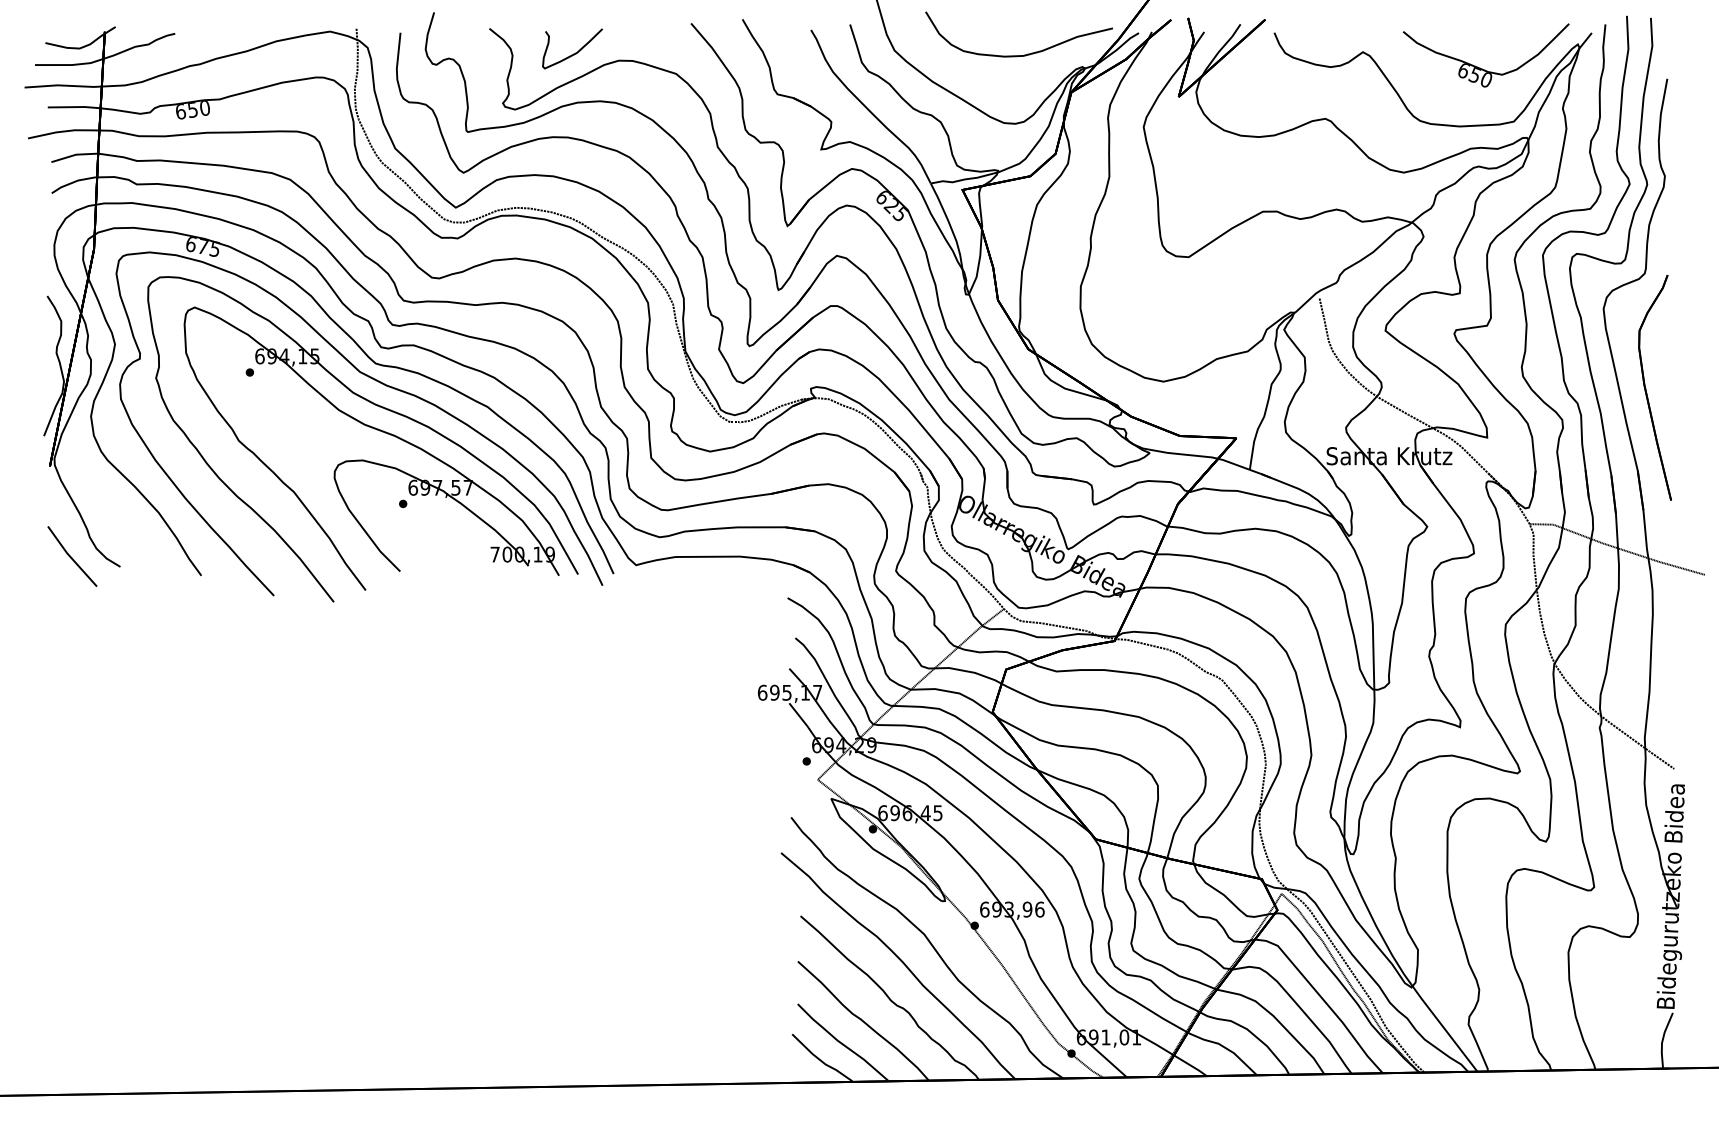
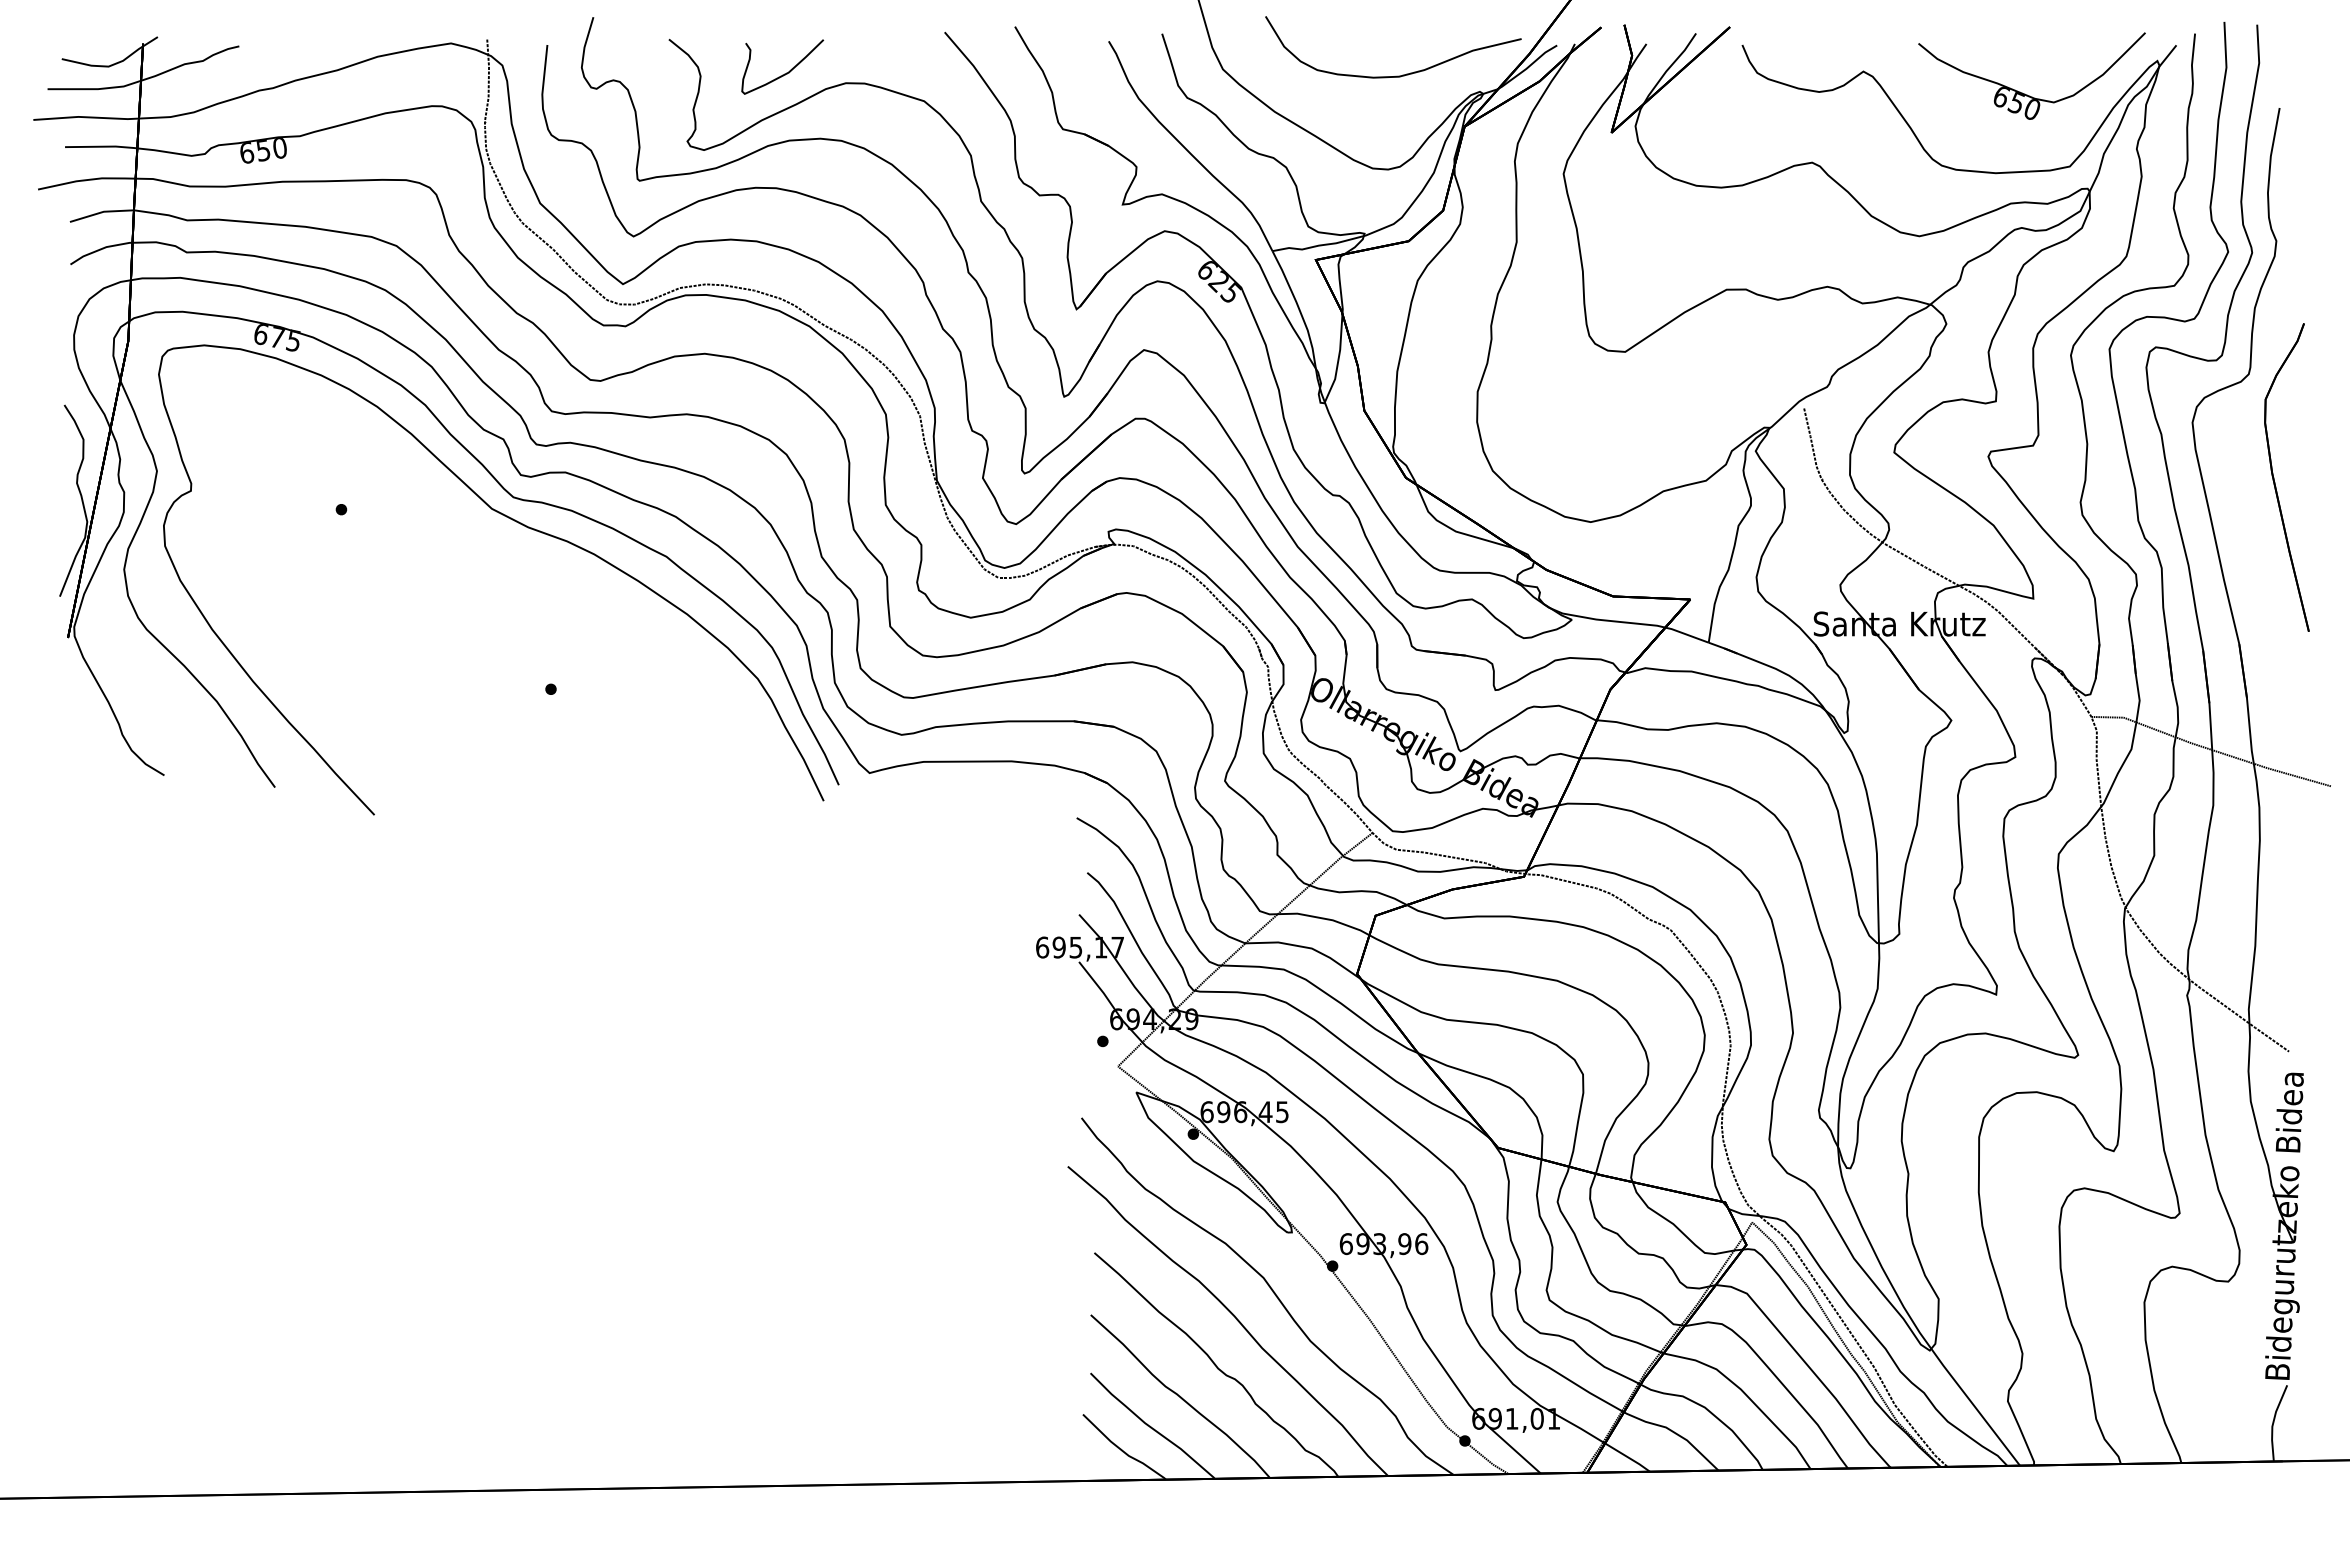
part: (1646, 387) -> (2274, 477), moved
part: (369, 427) -> (504, 584), removed
line: (71, 556) -> (97, 761), removed

